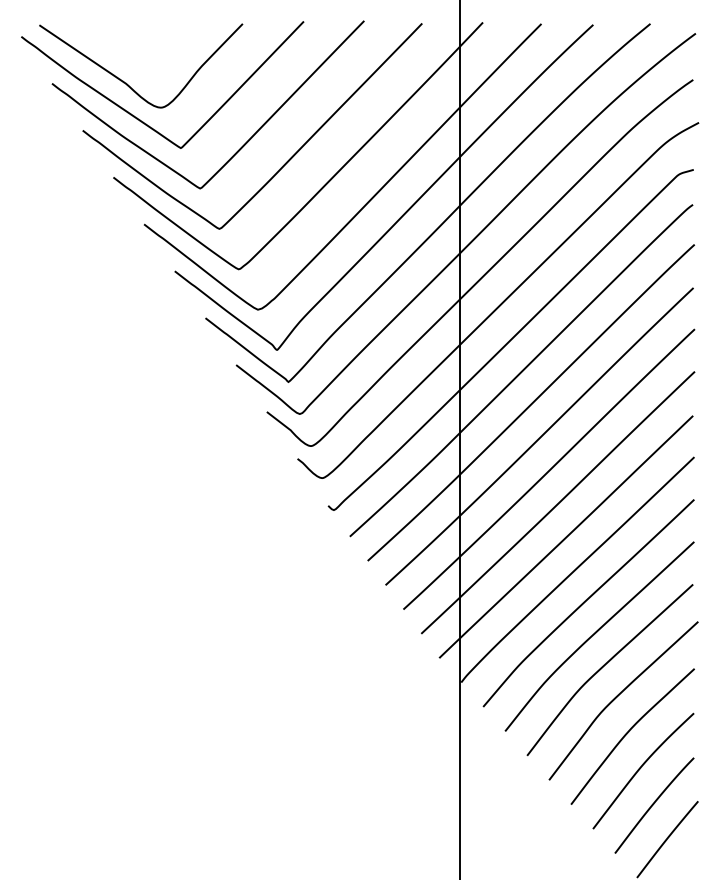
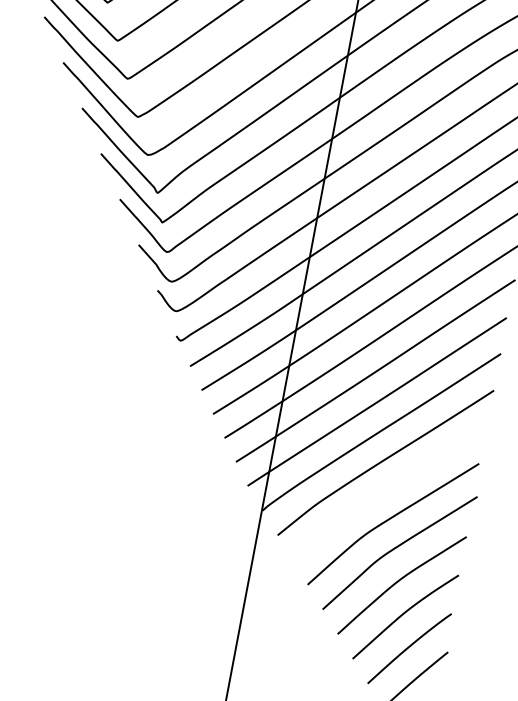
curve: (596, 633) -> (387, 490), removed

